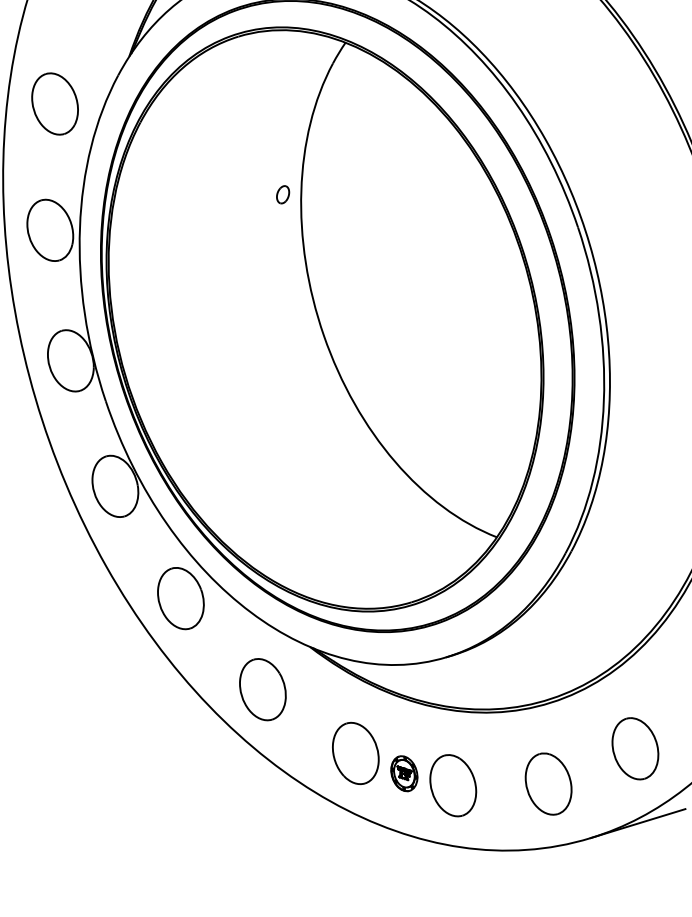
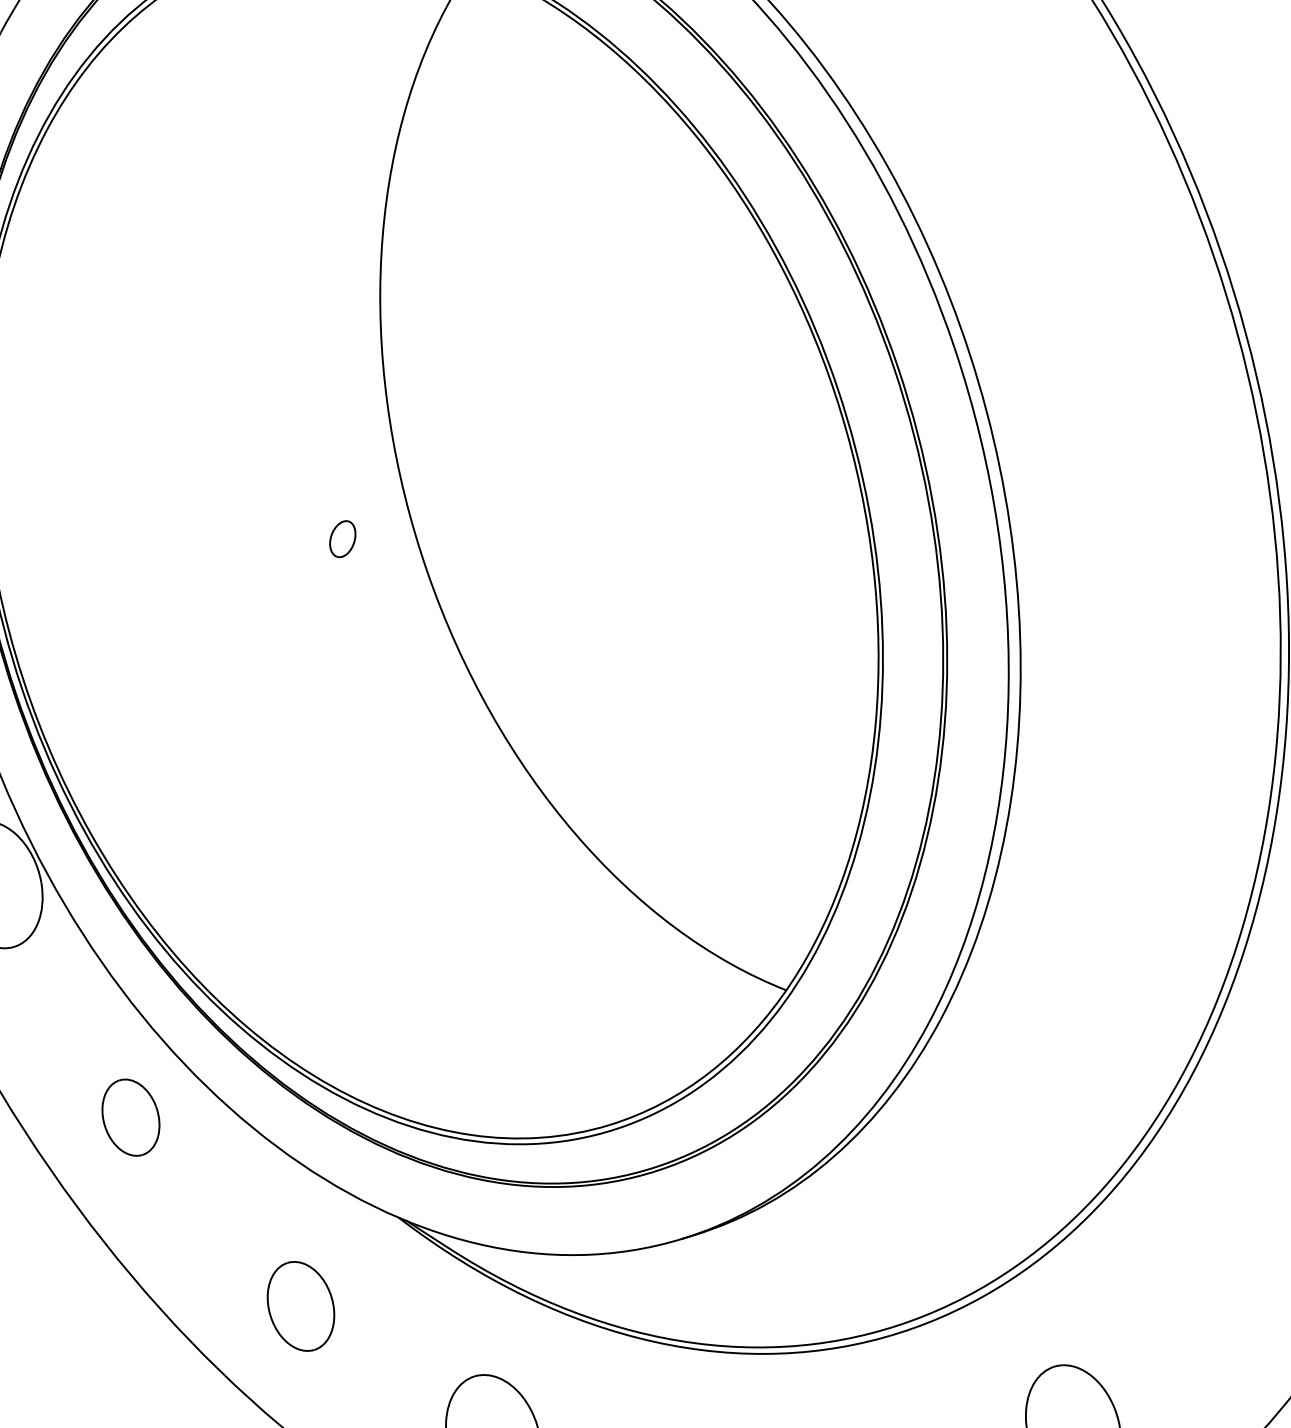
part: (283, 194) -> (343, 538), moved
part: (180, 598) -> (130, 1117), size x0.6
part: (262, 689) -> (300, 1305), size x0.7

